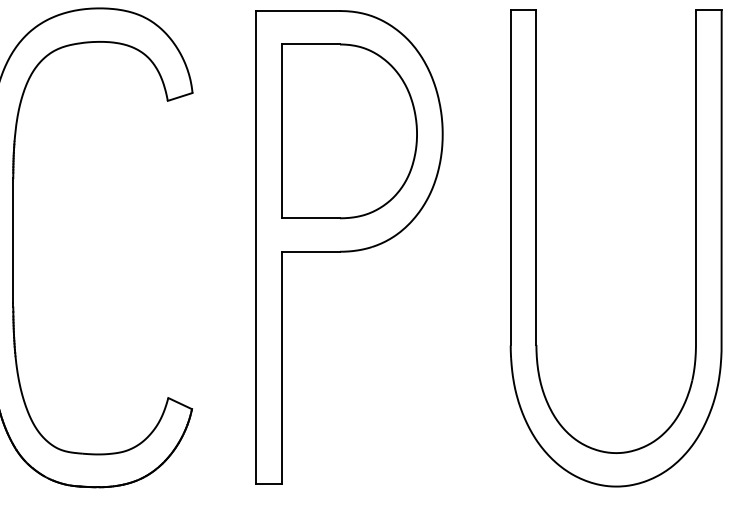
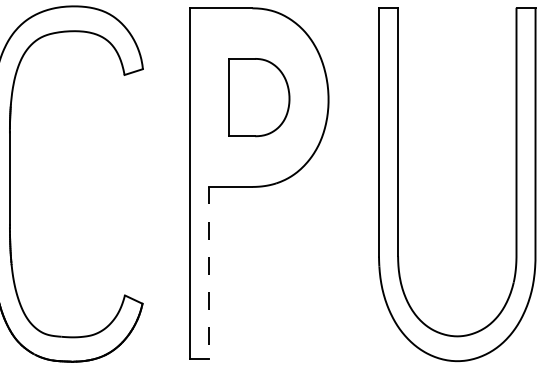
part: (349, 131) -> (259, 97), size x0.6
line: (282, 368) -> (209, 273), solid -> dashed

